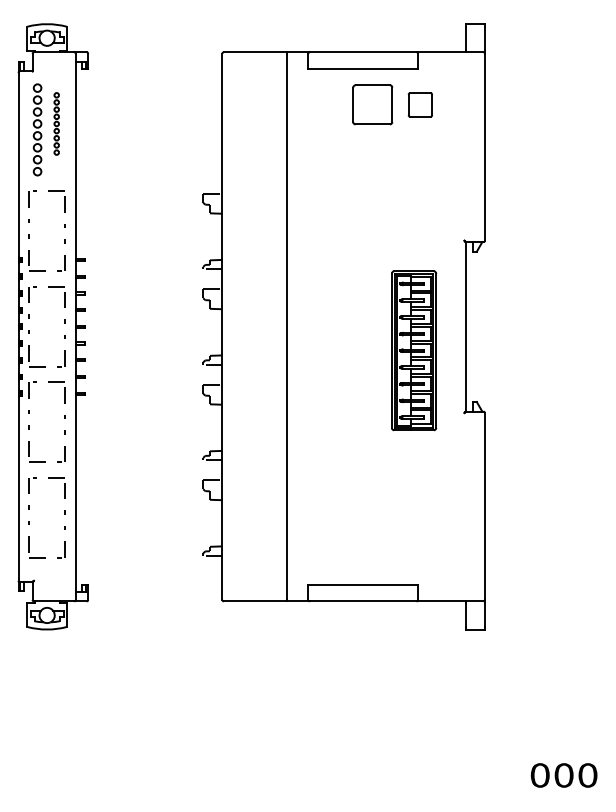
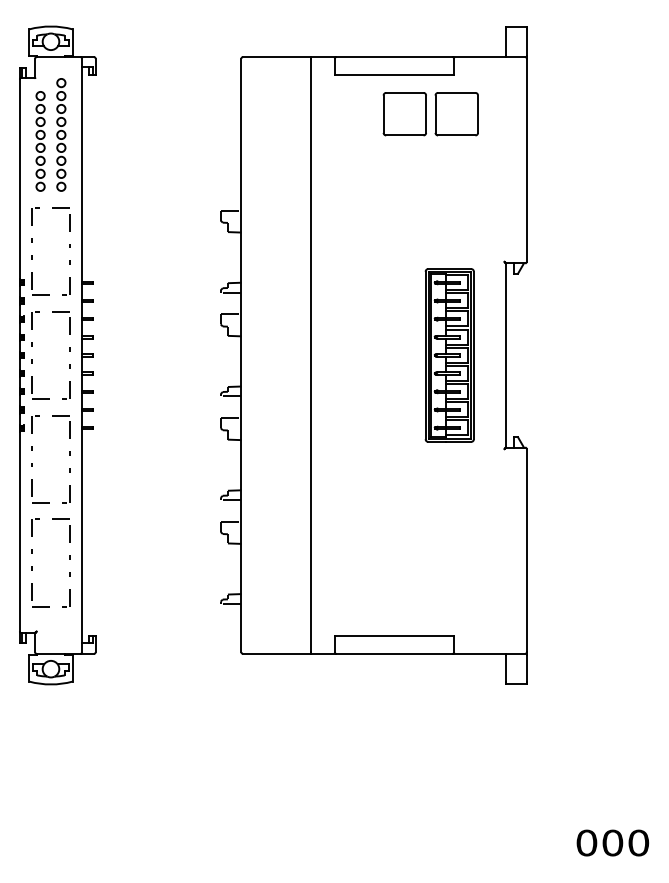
part: (420, 105) -> (456, 114), size x1.67
part: (56, 123) -> (61, 134), size x1.67
part: (413, 350) -> (449, 355), moved

